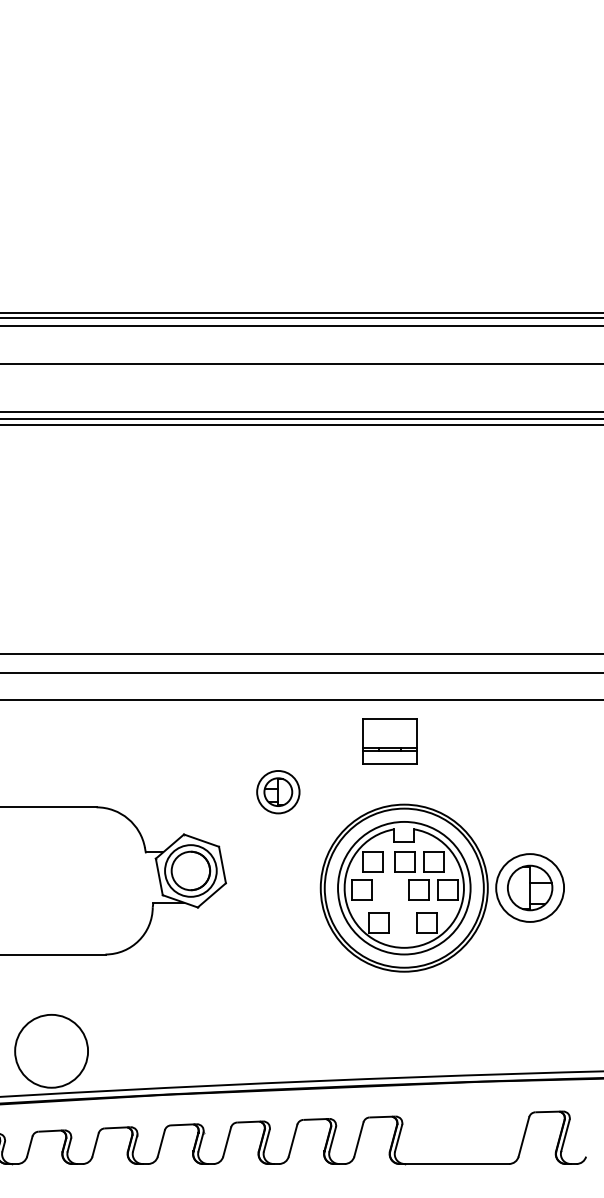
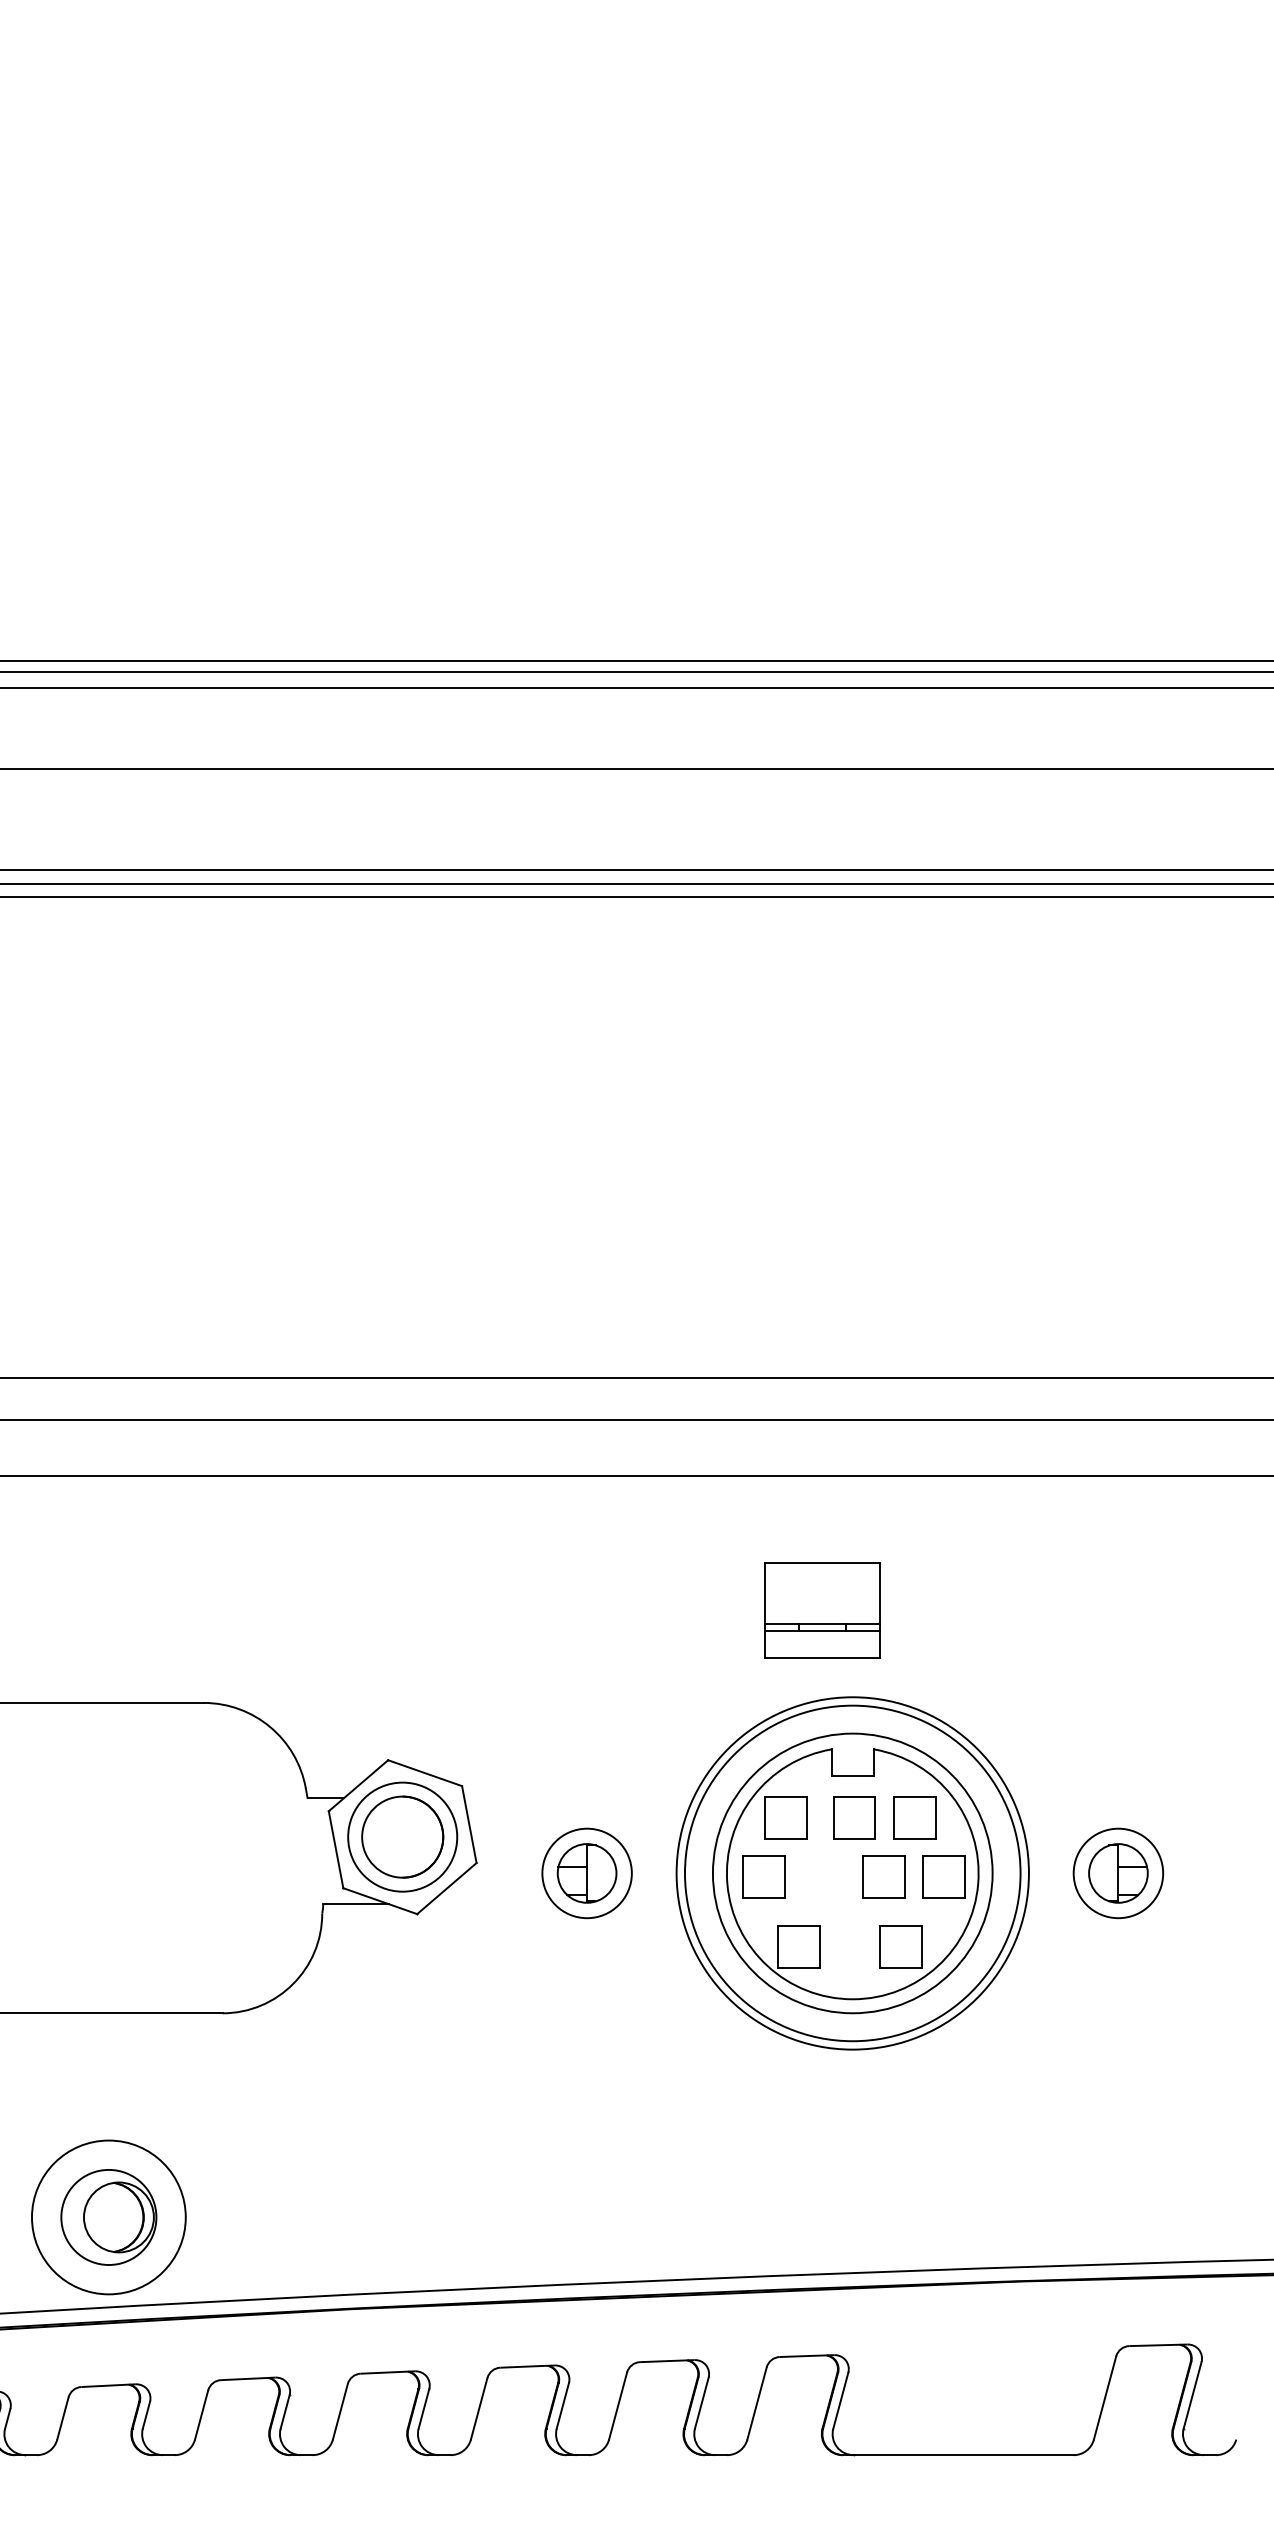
part: (389, 741) -> (821, 1610), moved
part: (278, 792) -> (587, 1874), moved
part: (530, 888) -> (1118, 1874), size x0.62
part: (51, 1050) -> (108, 2215), added

